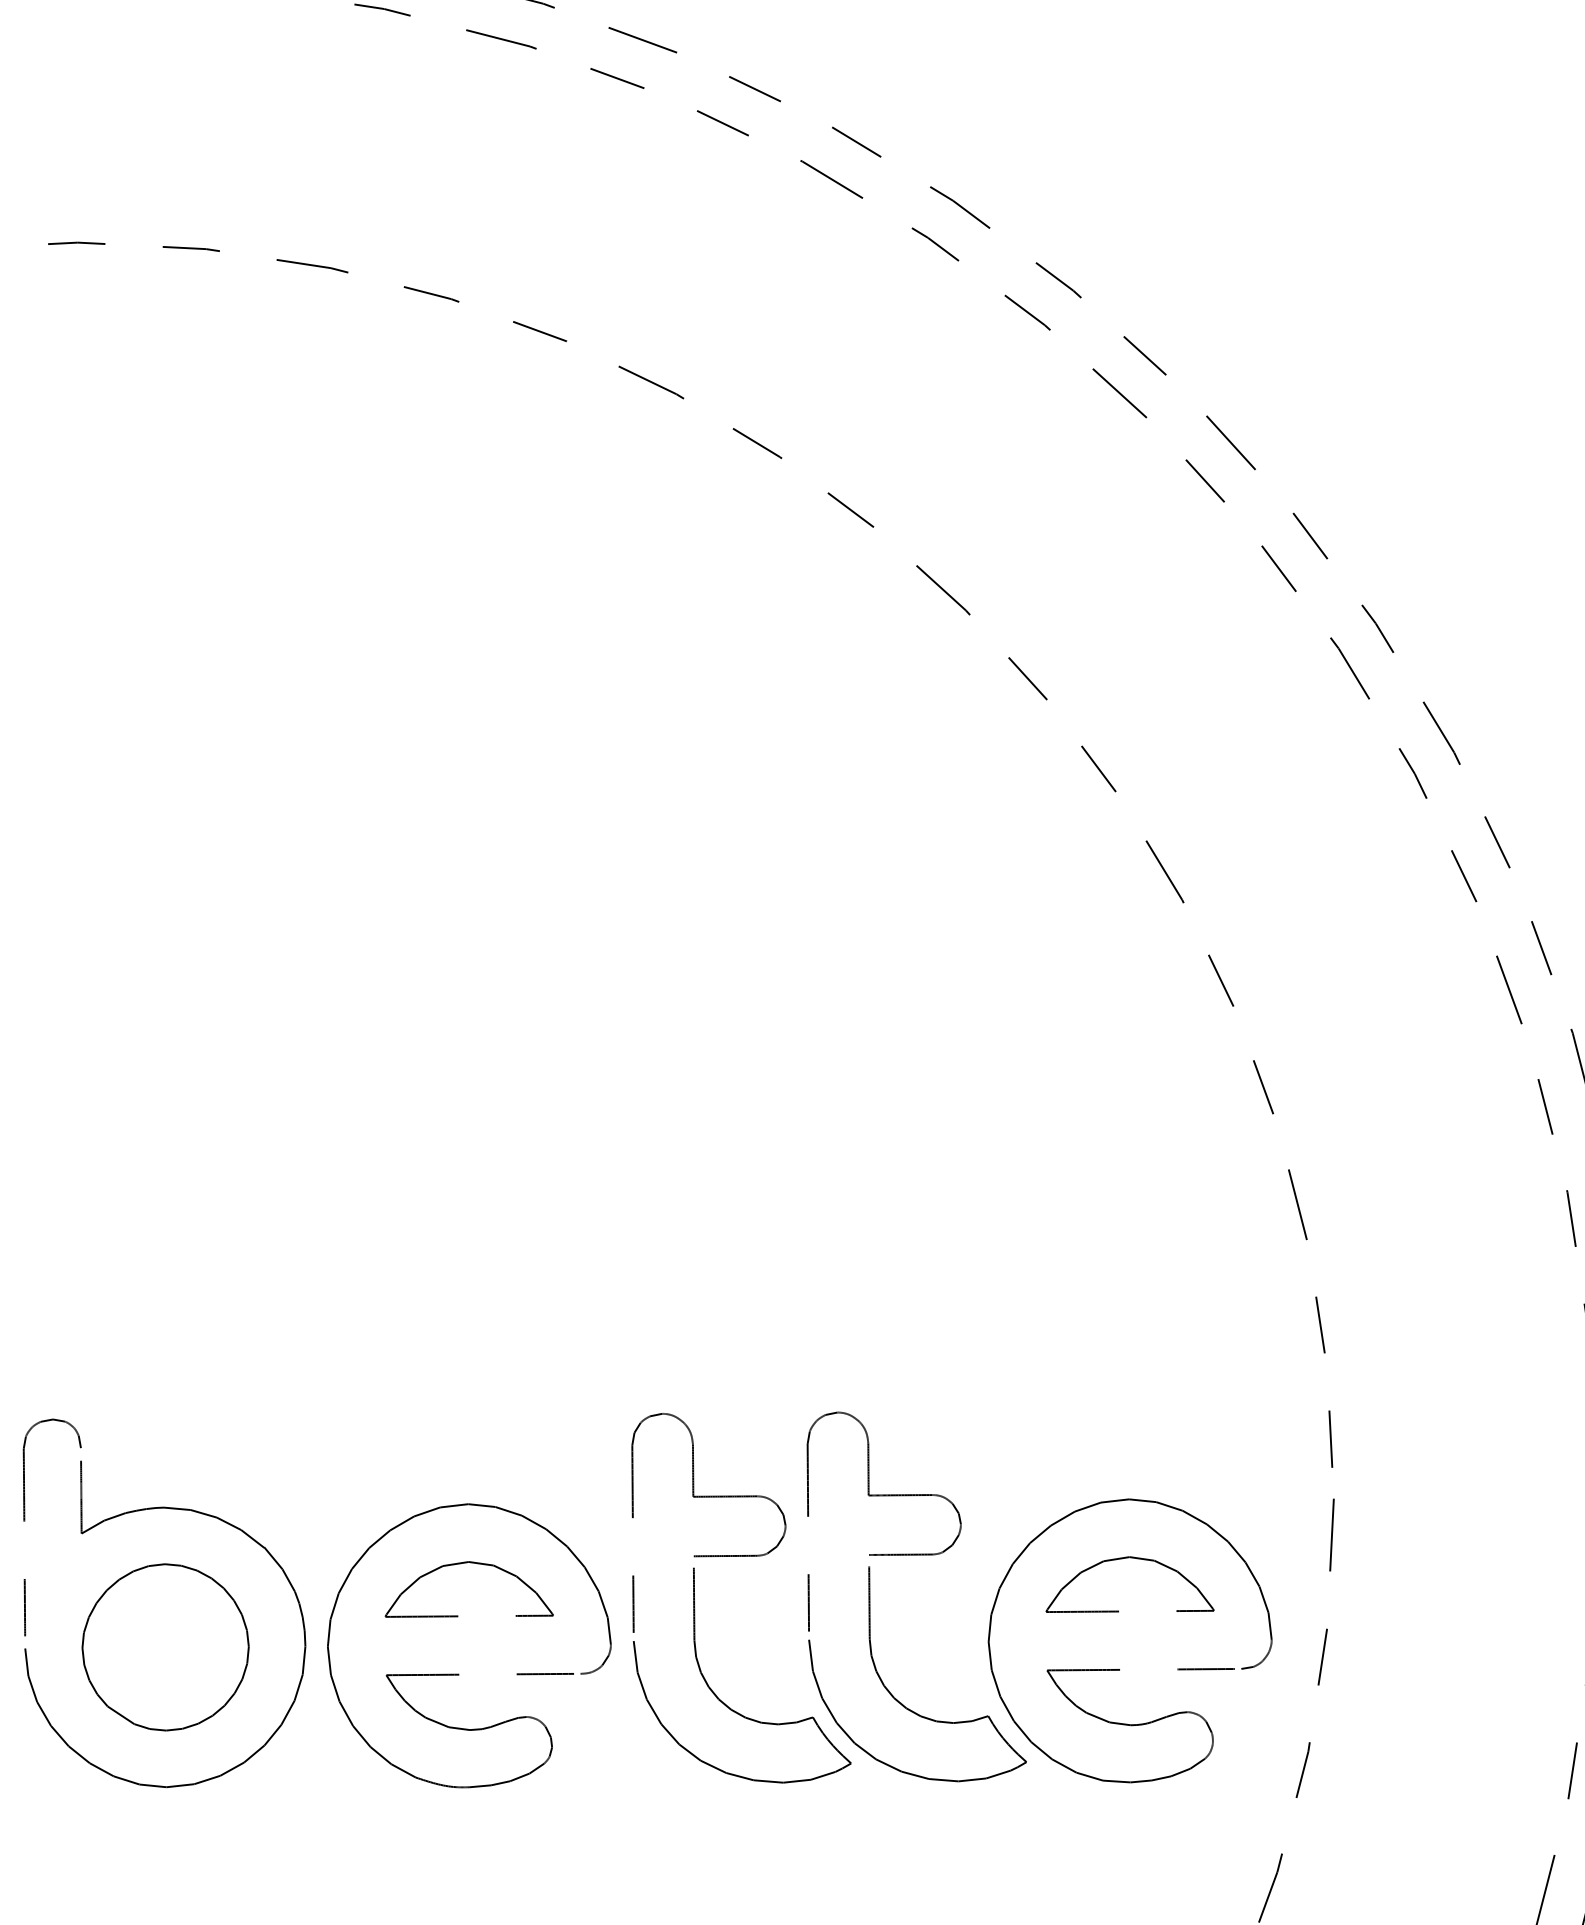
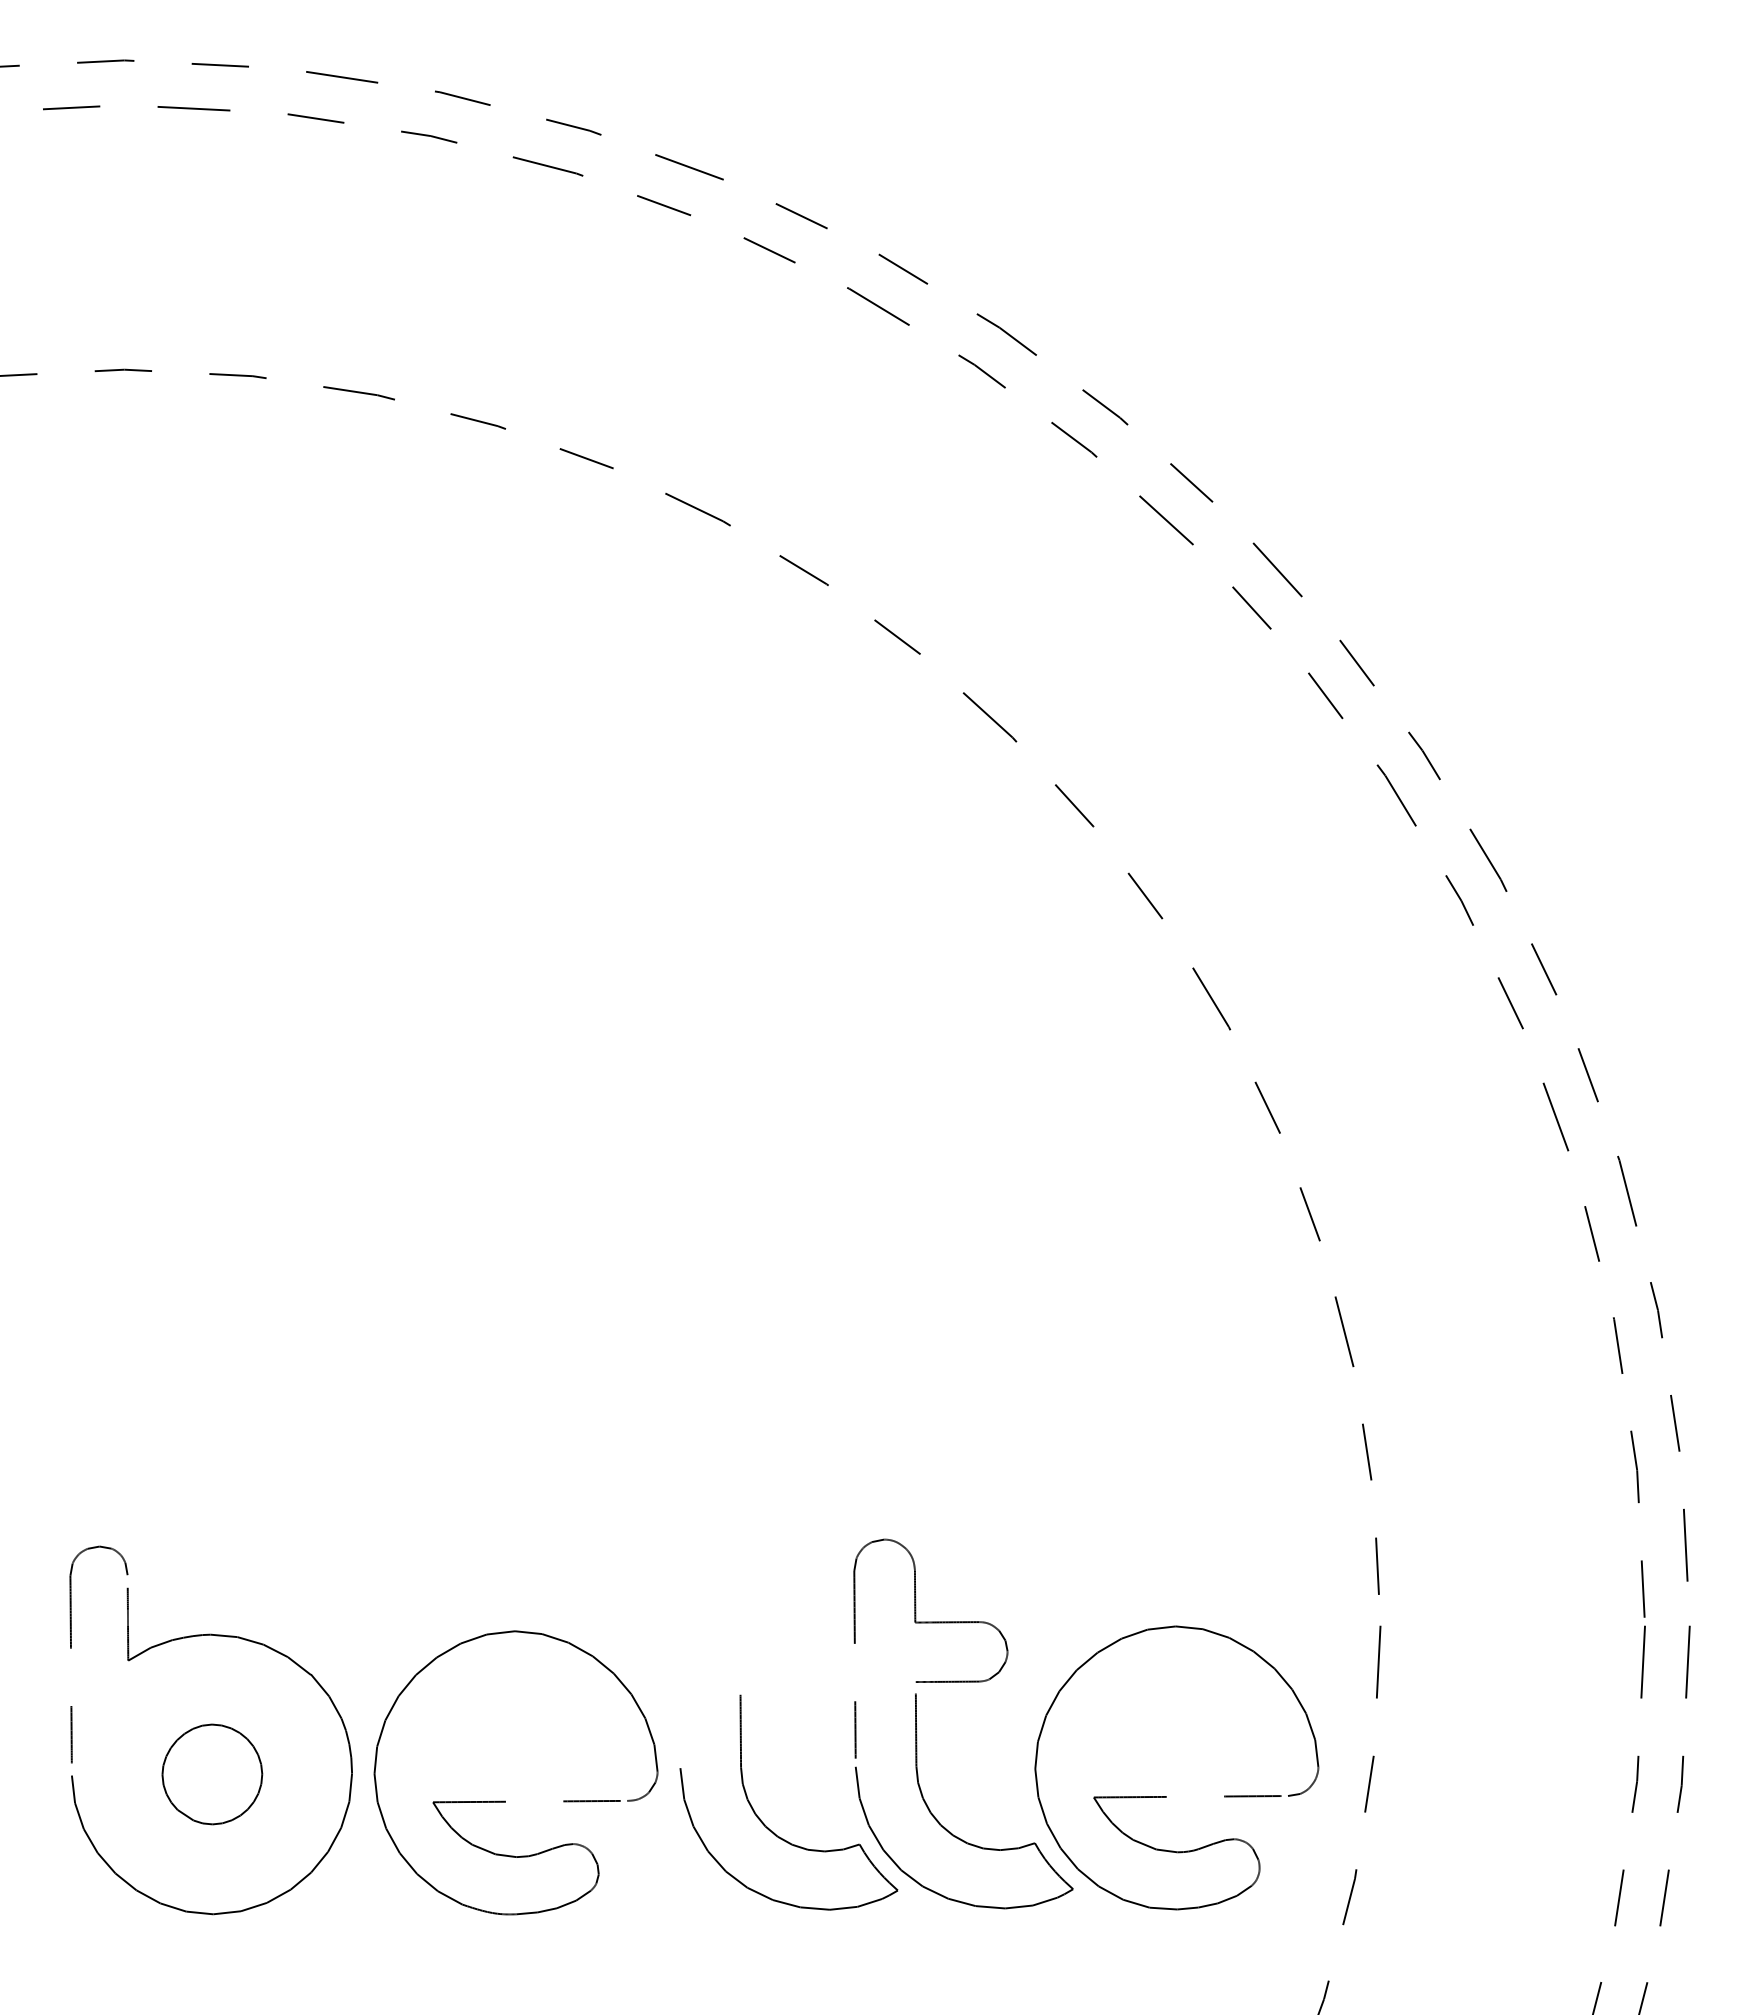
part: (708, 1497) -> (755, 1624), removed
part: (1122, 1559) -> (1169, 1686), removed
part: (467, 1563) -> (514, 1690), removed
part: (165, 1647) -> (212, 1774), size x0.6

